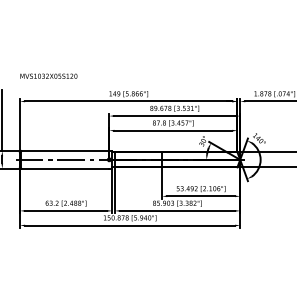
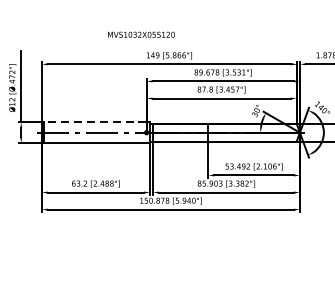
text: (48, 75) -> (140, 33), moved
line: (65, 151) -> (95, 122), solid -> dashed

